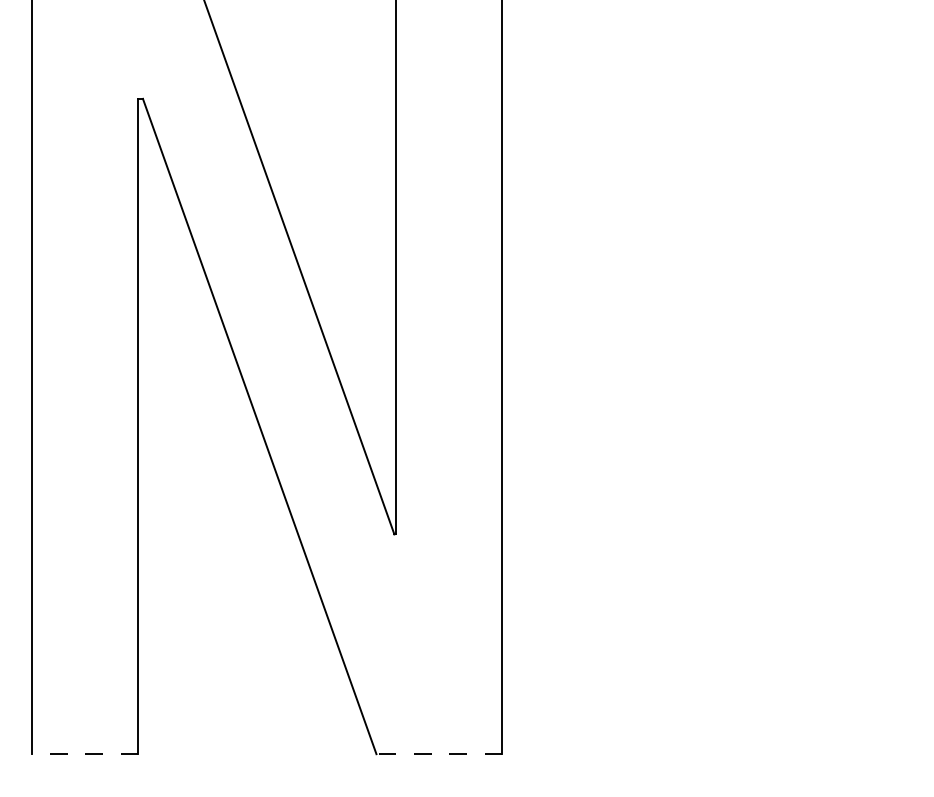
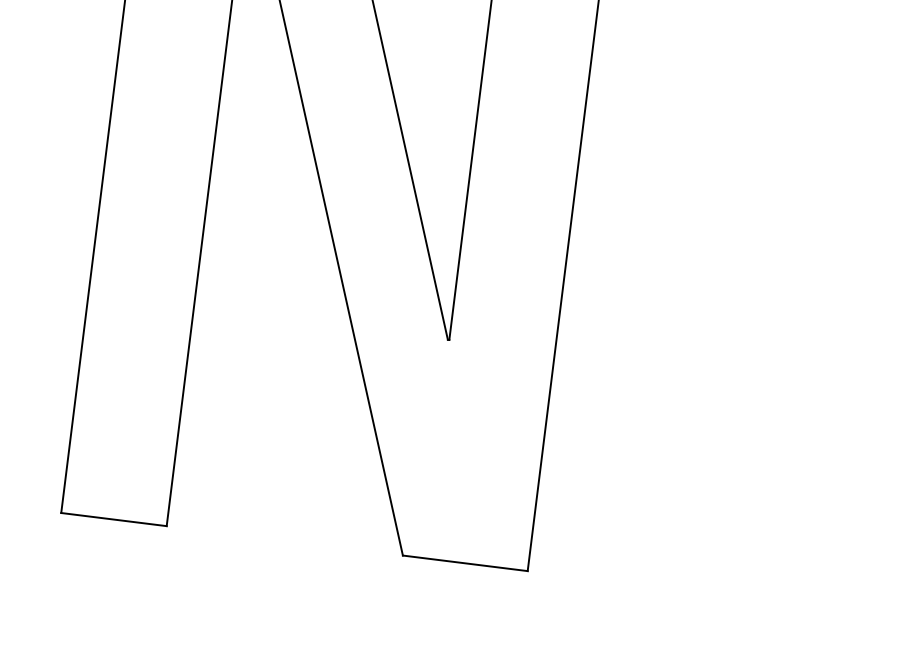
line: (84, 754) -> (113, 519), dashed -> solid
line: (439, 754) -> (465, 563), dashed -> solid

